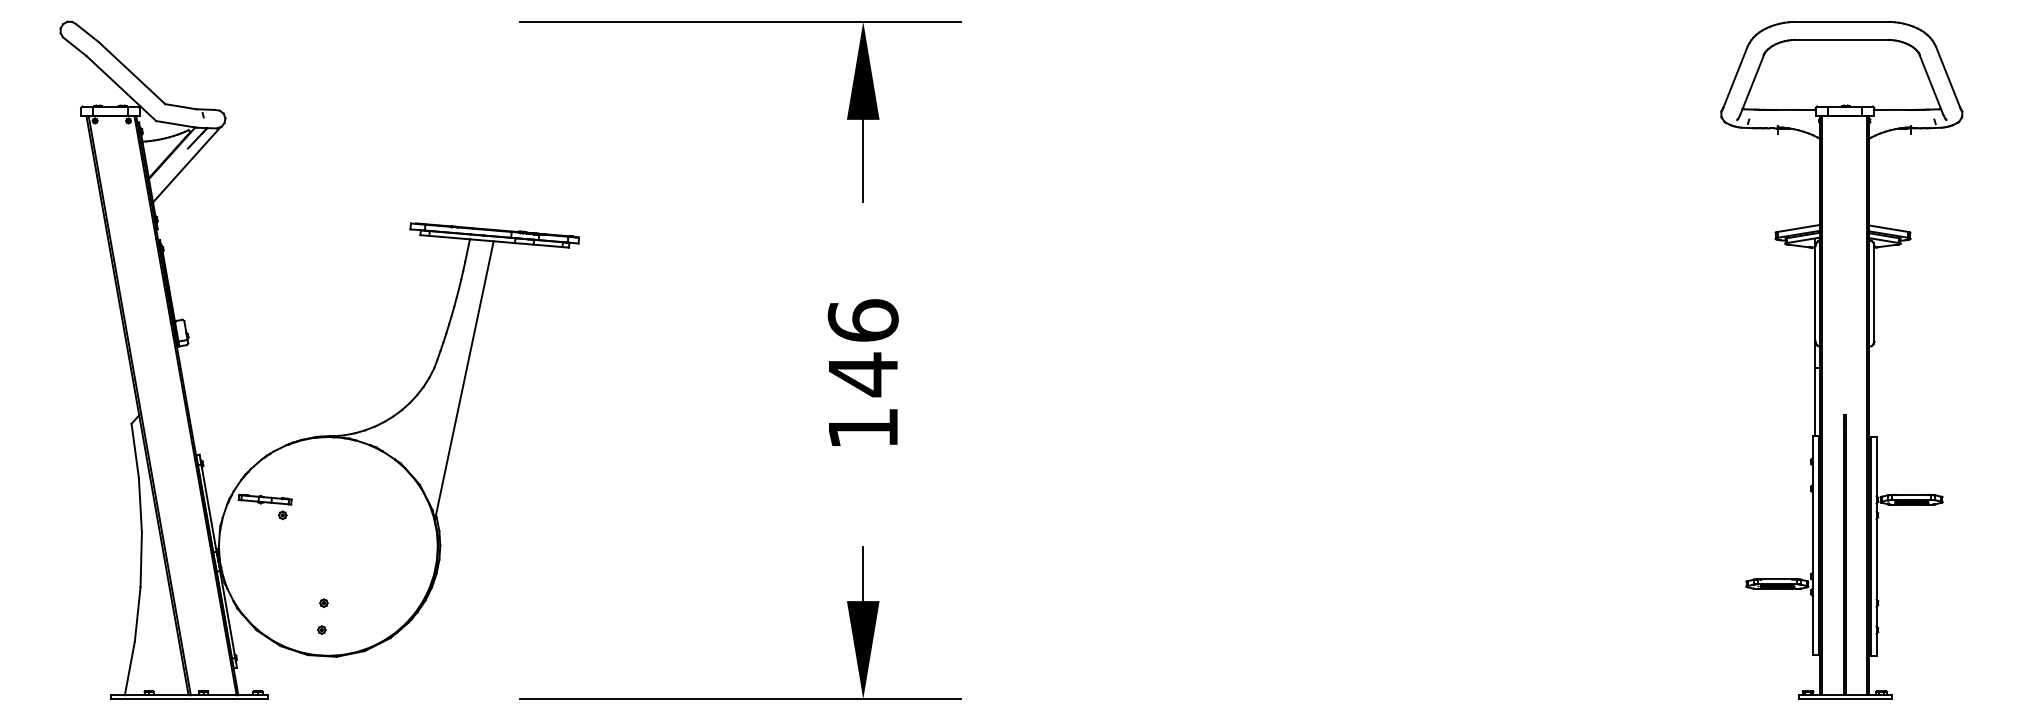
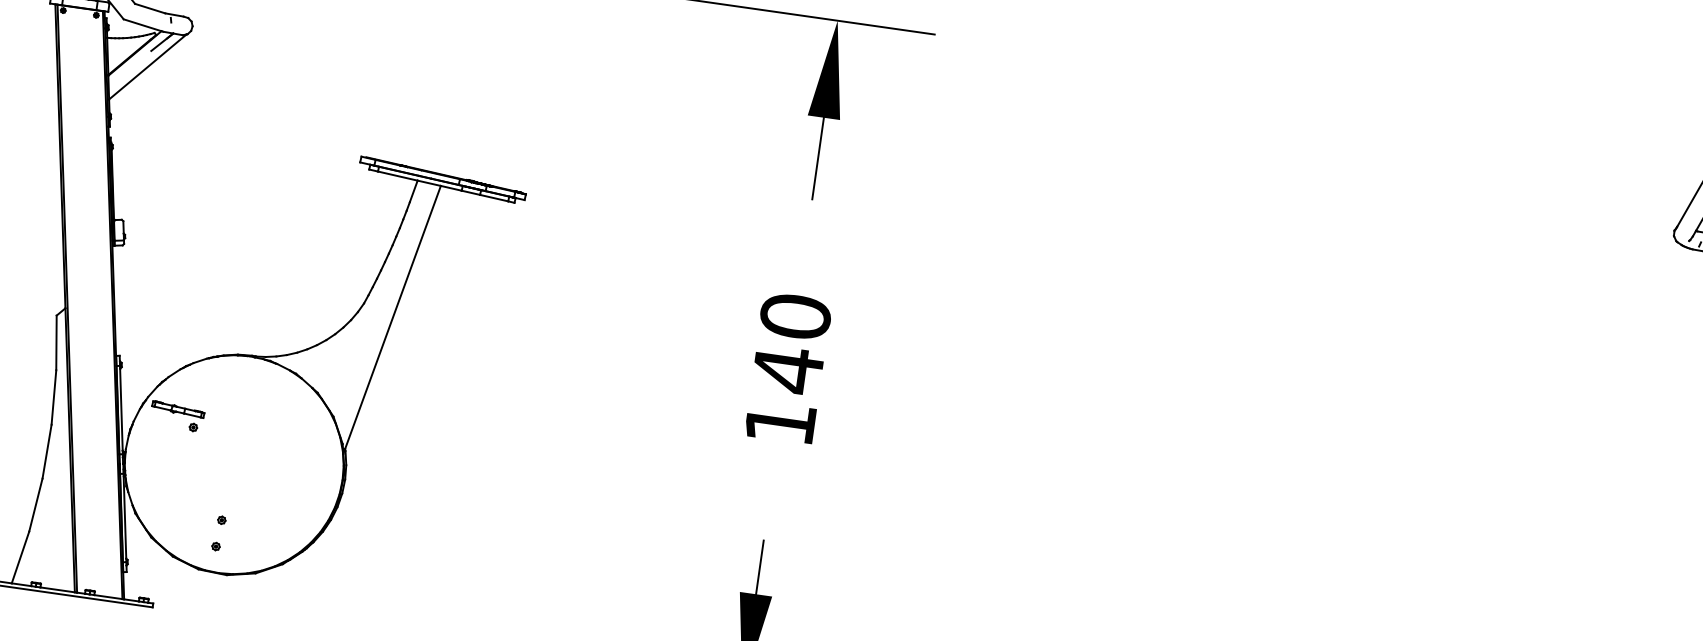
text: (862, 320) -> (794, 316), 146 -> 140

